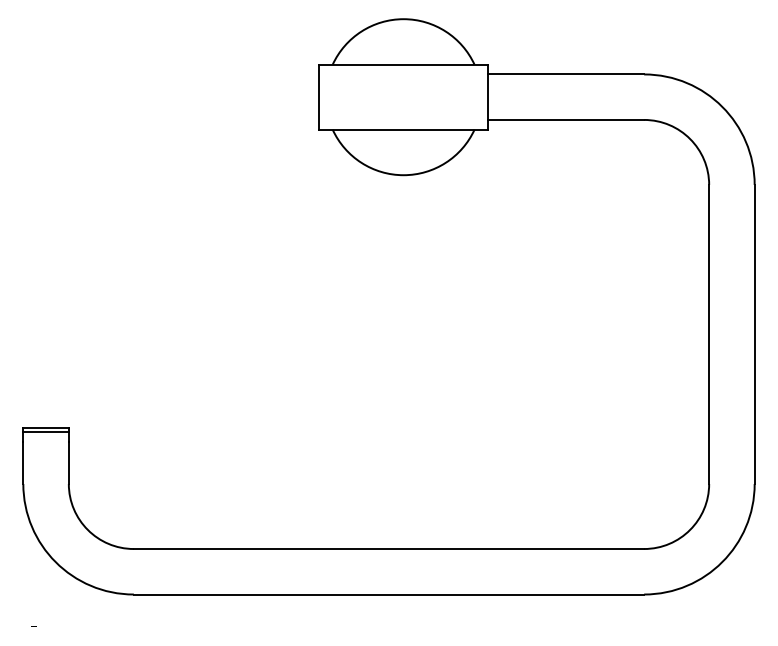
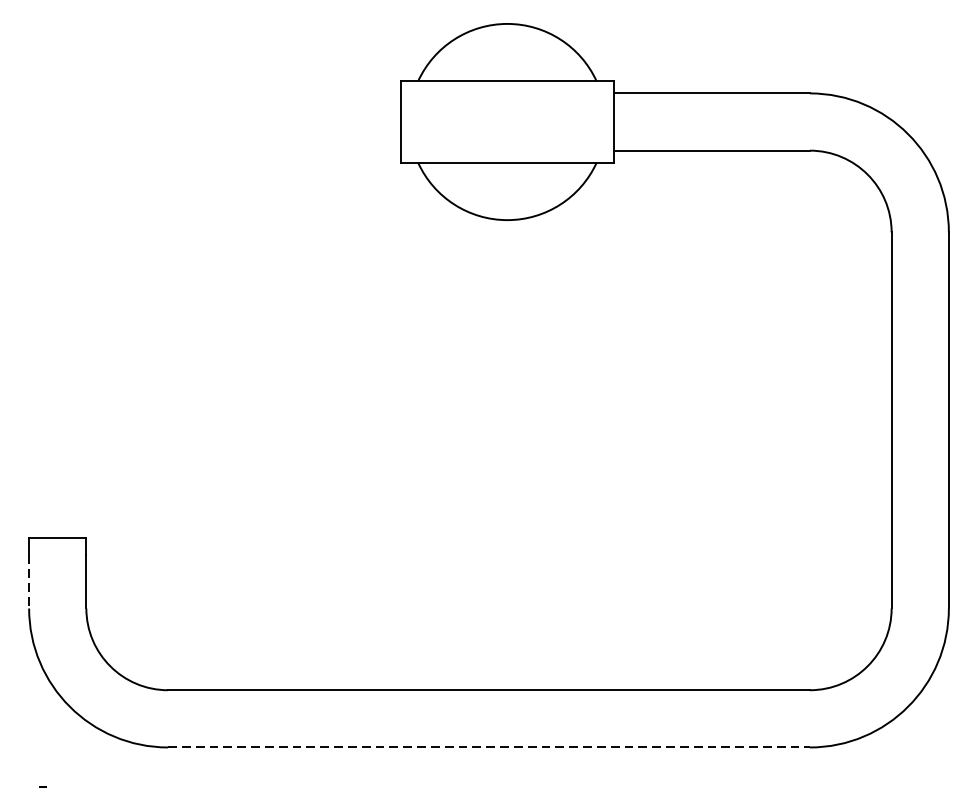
line: (45, 432) -> (57, 543), removed
line: (23, 463) -> (29, 582), solid -> dashed
line: (389, 594) -> (489, 747), solid -> dashed

